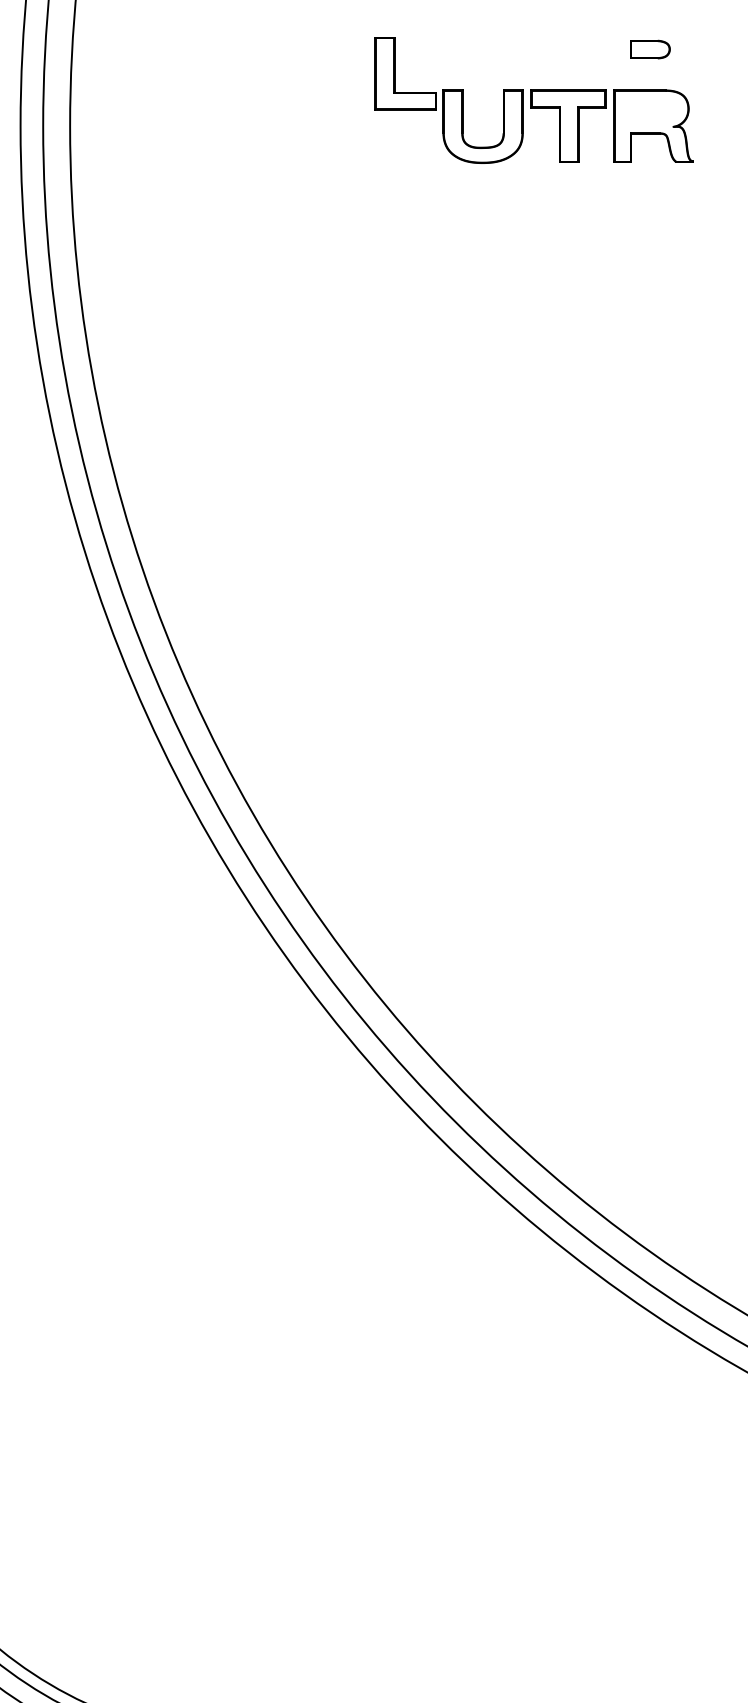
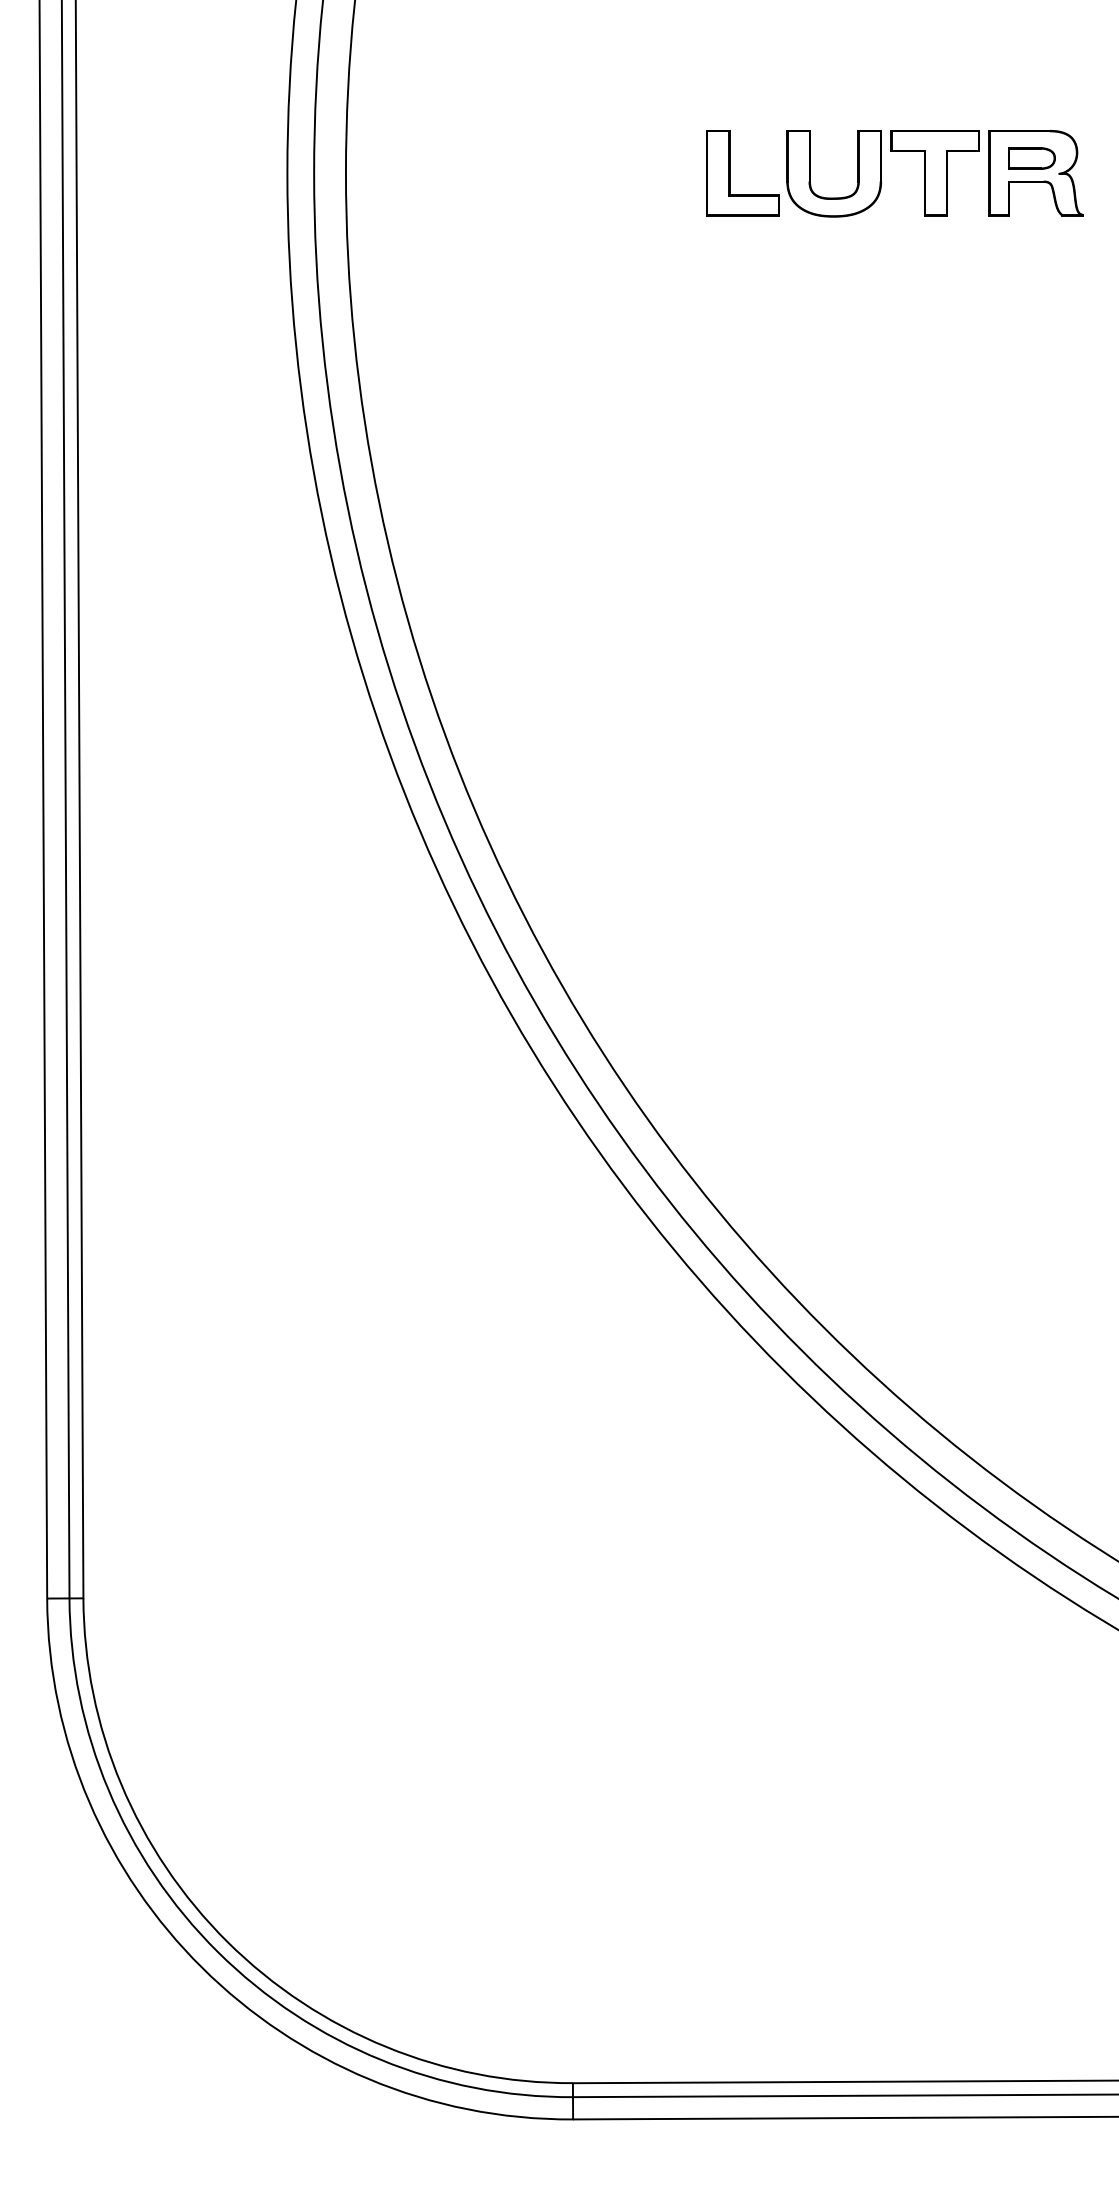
part: (650, 49) -> (1031, 158), moved
part: (395, 74) -> (730, 173), moved

